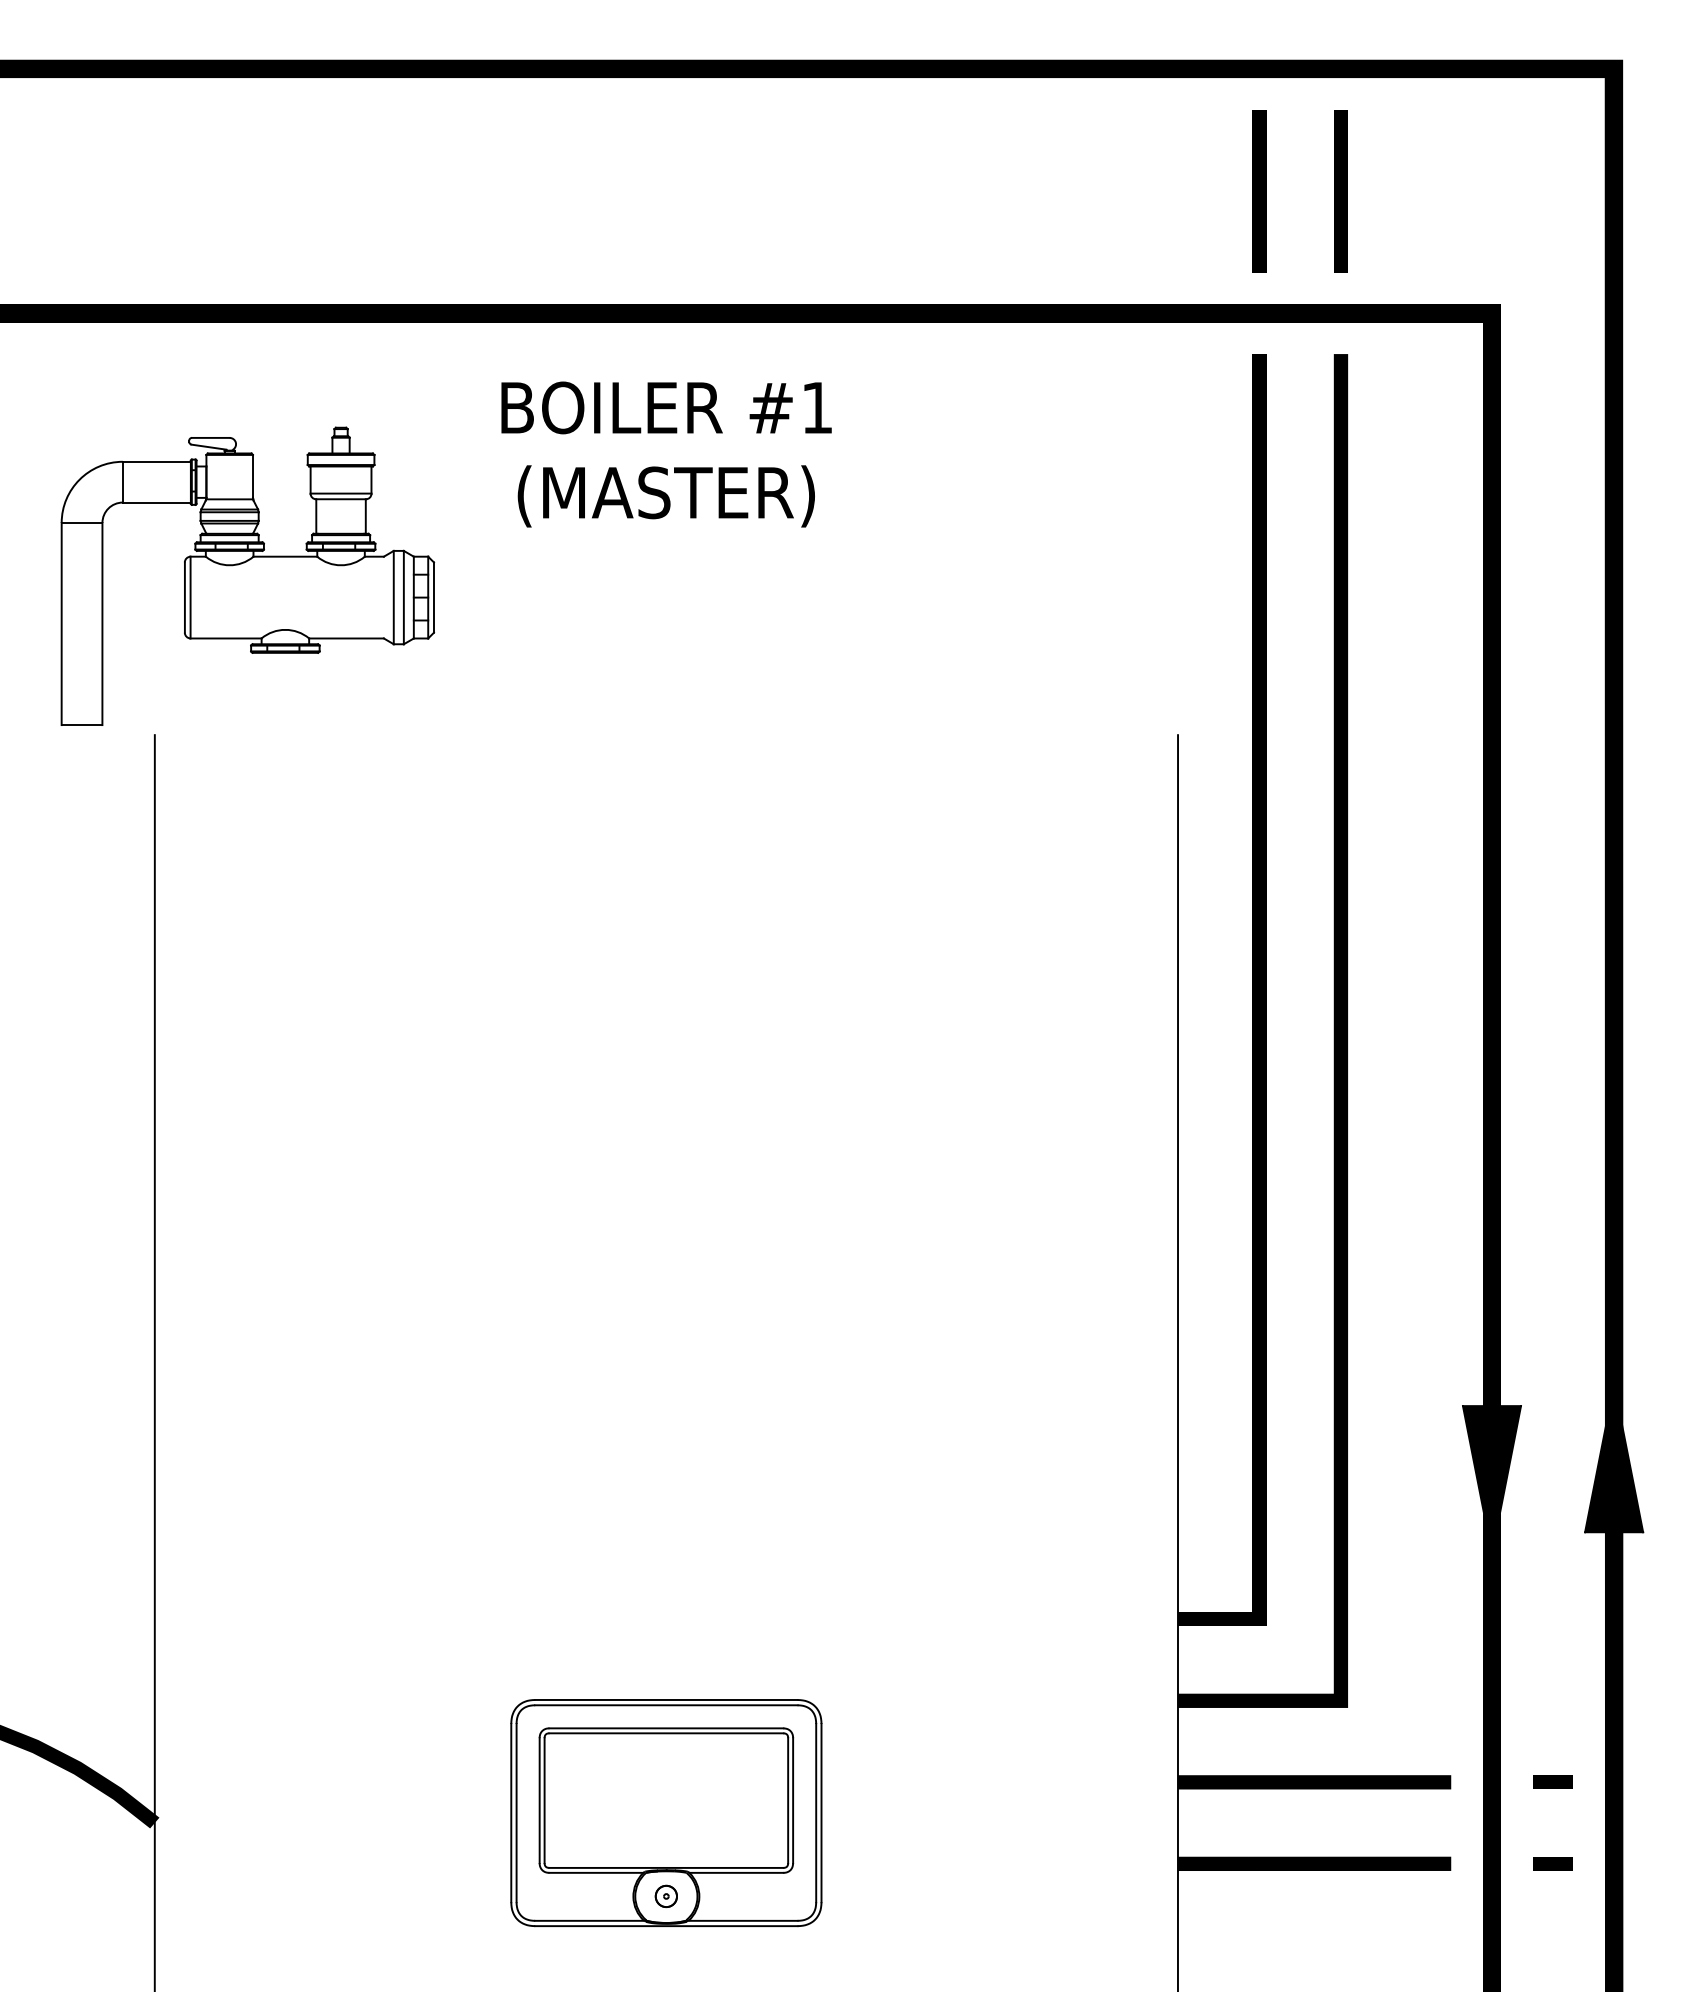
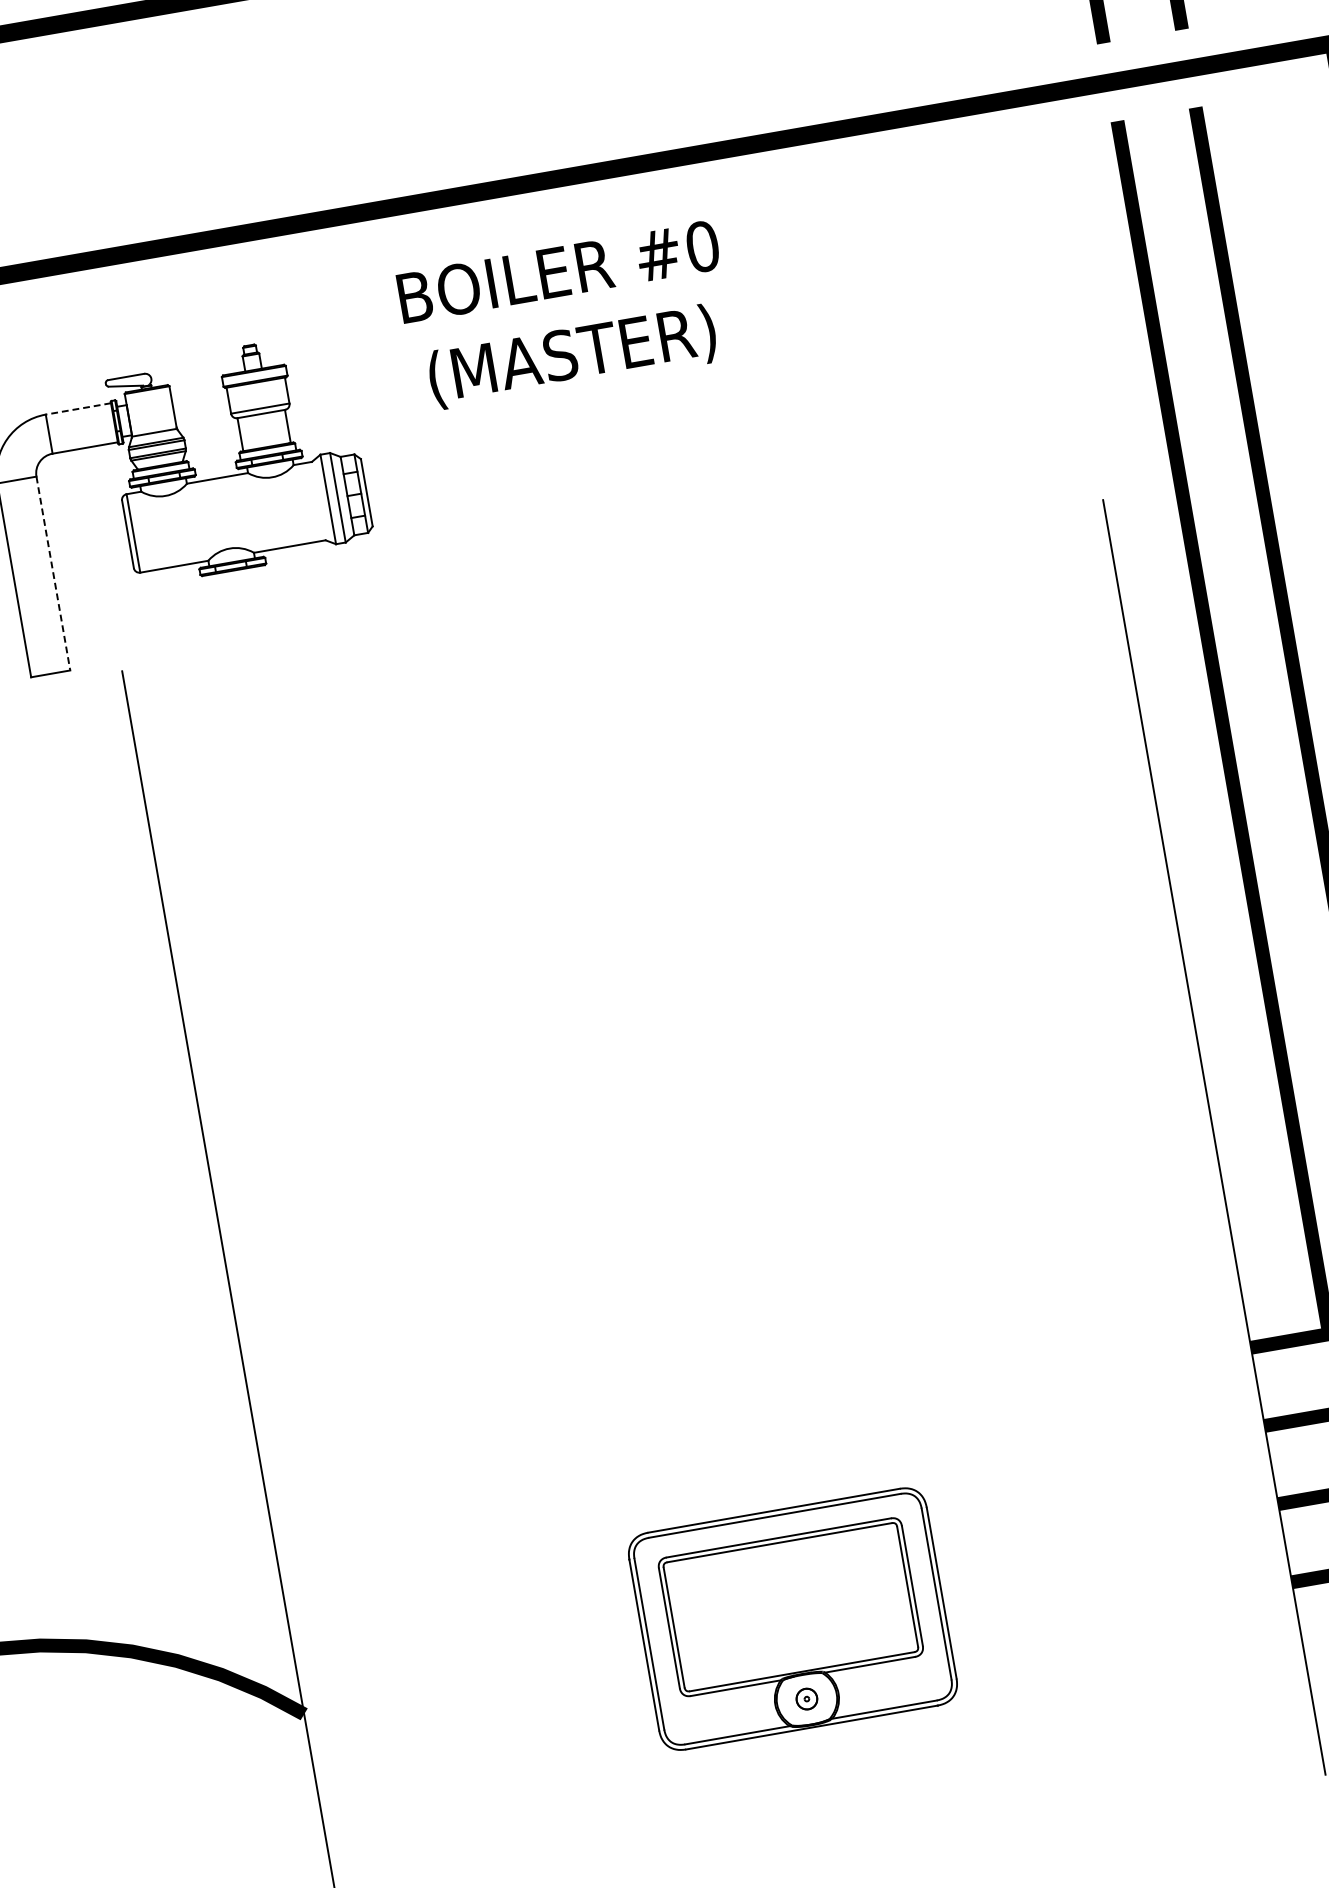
text: (817, 407) -> (702, 246), #1 -> #0
line: (156, 461) -> (78, 408), solid -> dashed
line: (102, 624) -> (53, 574), solid -> dashed

